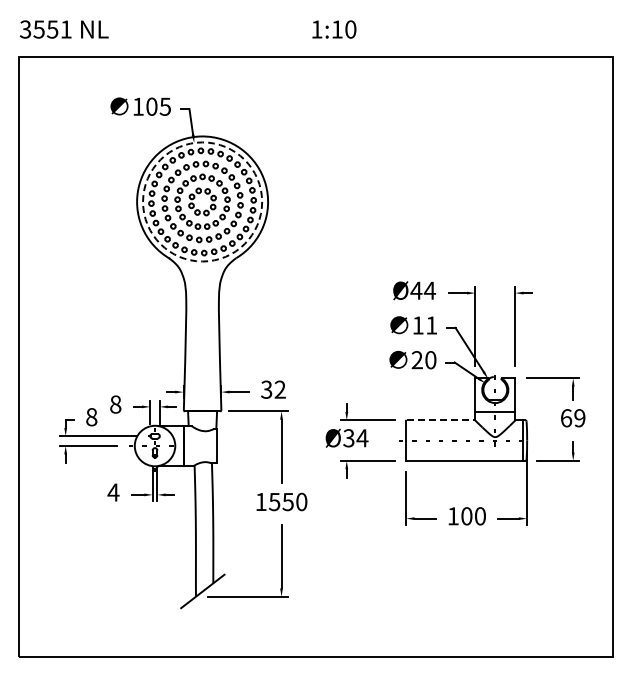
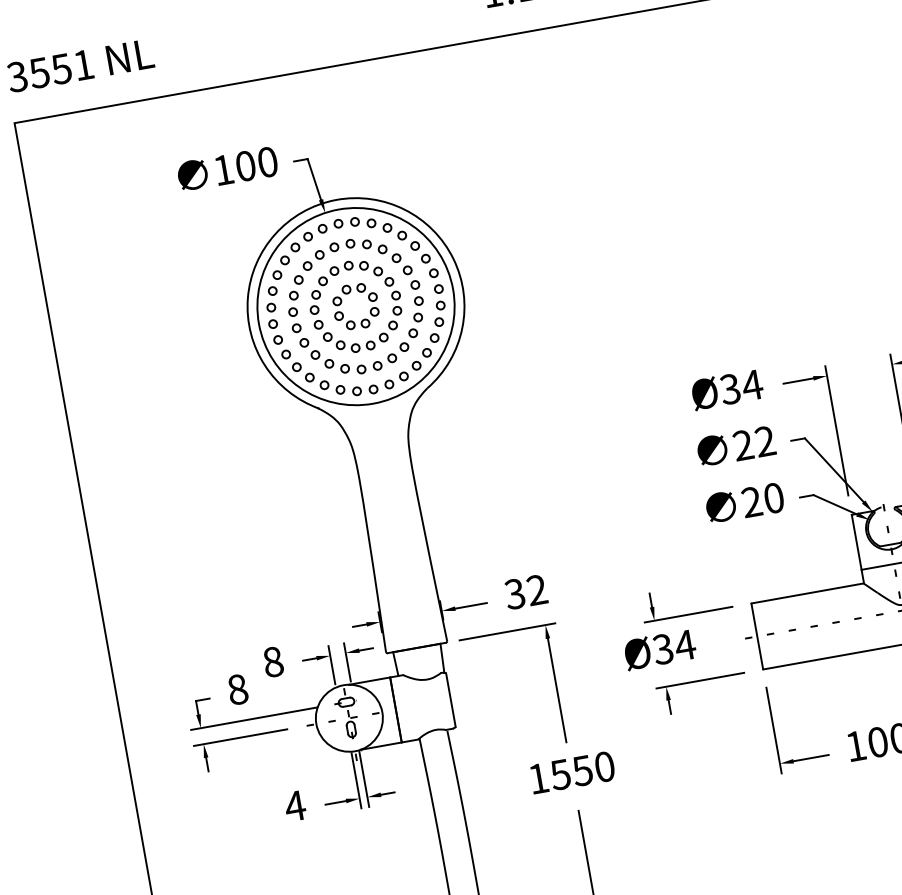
text: (164, 106) -> (266, 162), 105 -> 100
circle: (202, 201) -> (355, 305), dashed -> solid
text: (416, 290) -> (730, 388), Ø44 -> Ø34
text: (424, 325) -> (753, 443), 11 -> 22
line: (441, 420) -> (808, 593), dashed -> solid

